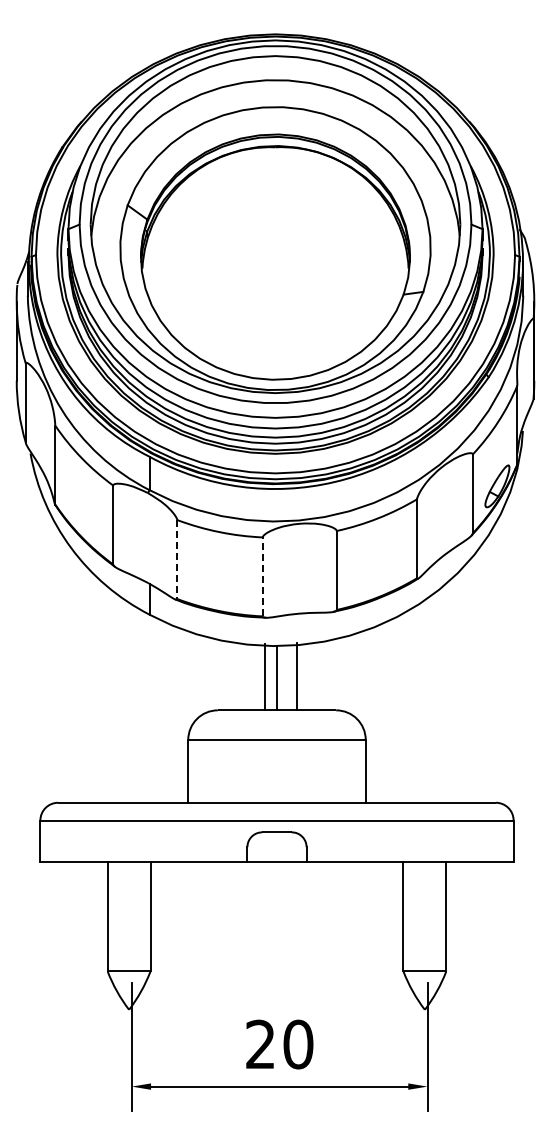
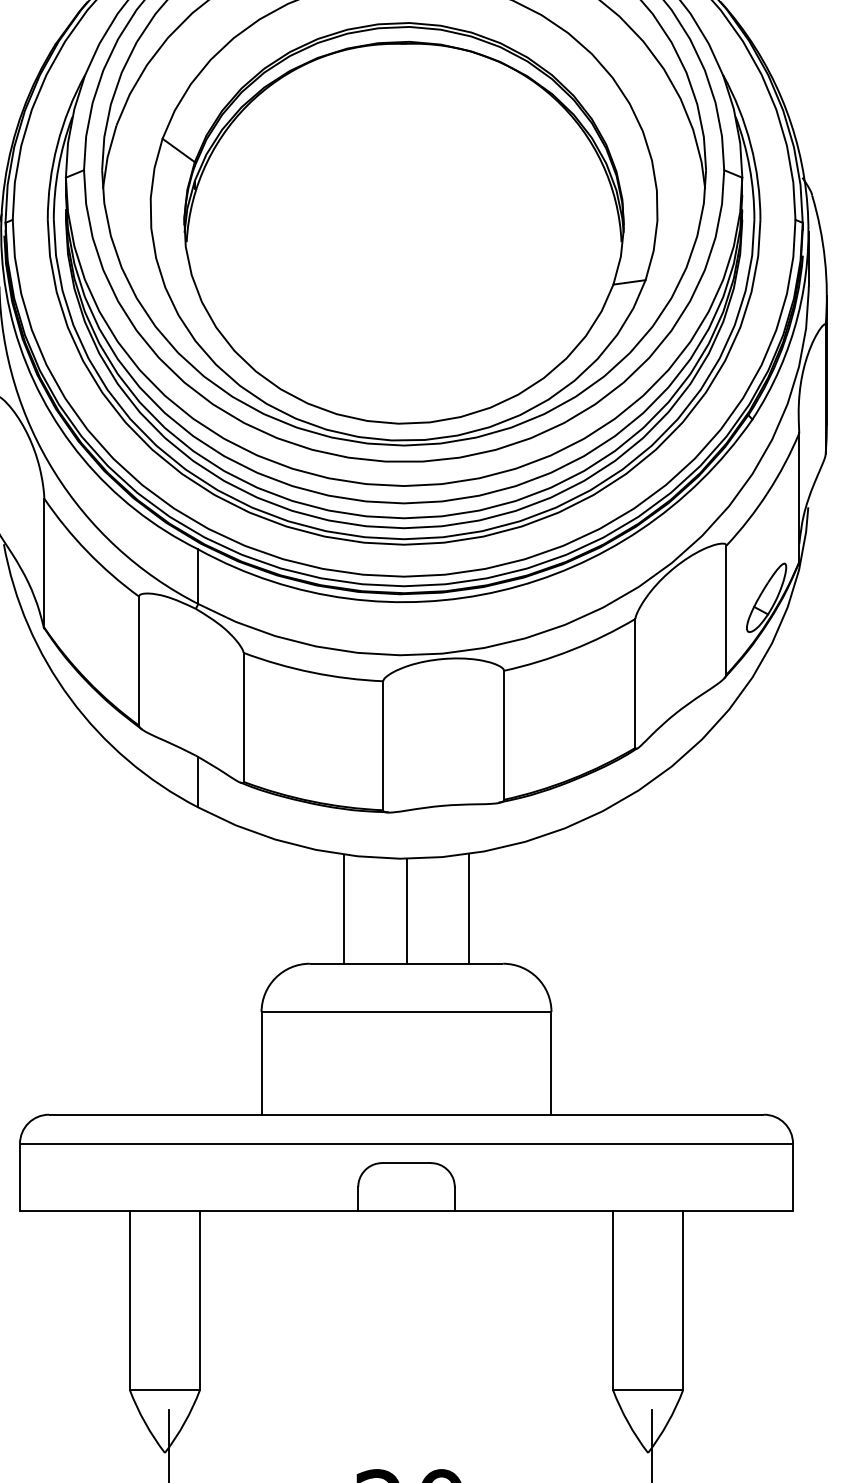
line: (177, 560) -> (243, 718), dashed -> solid
line: (262, 576) -> (382, 745), dashed -> solid
line: (264, 676) -> (343, 908), moved
line: (297, 676) -> (469, 908), moved

